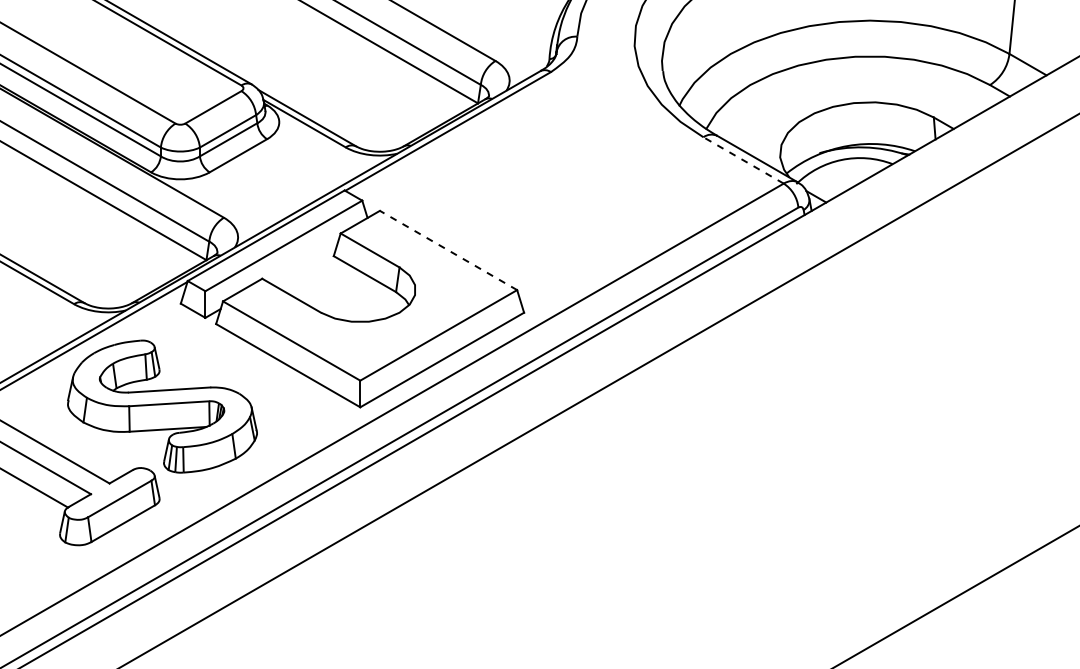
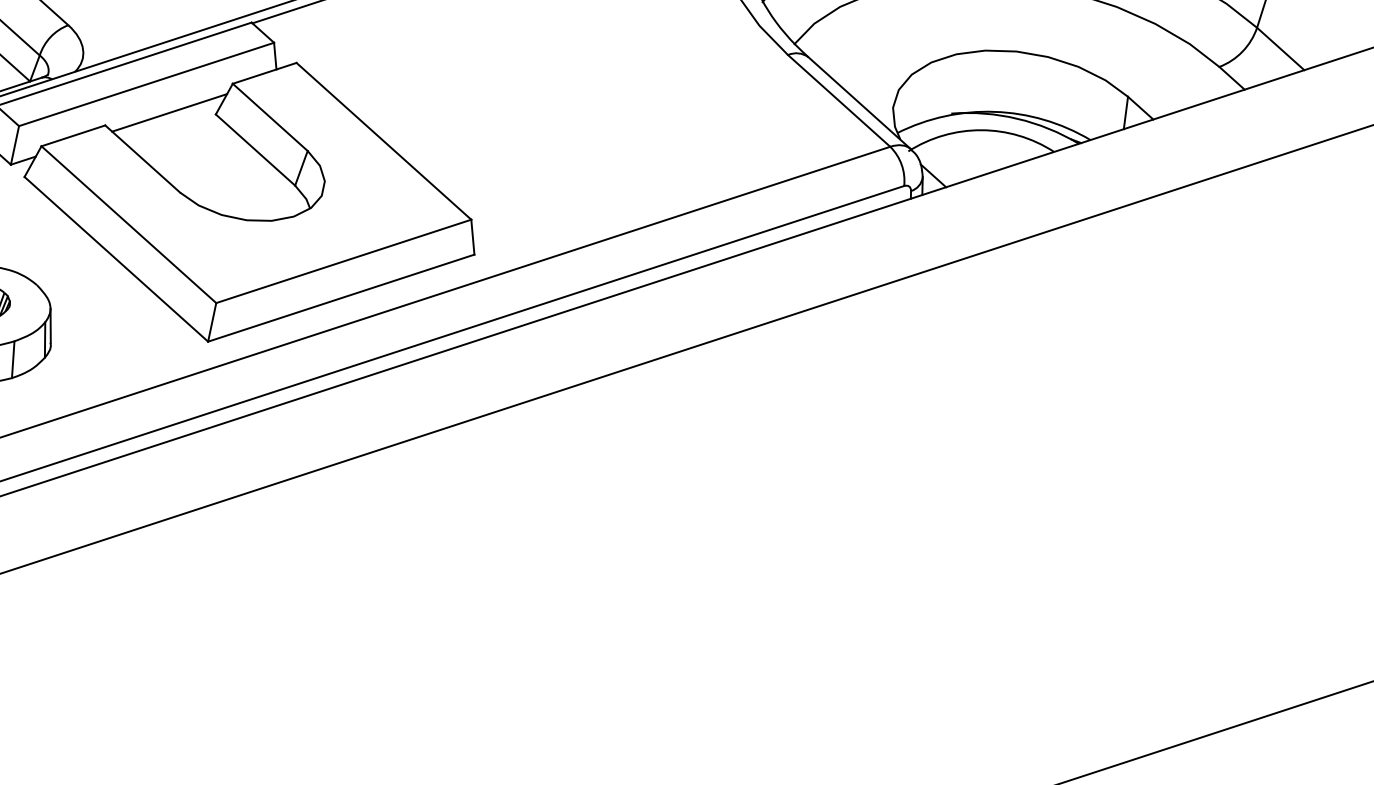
line: (743, 160) -> (838, 100), dashed -> solid
line: (448, 250) -> (383, 141), dashed -> solid
line: (302, 261) -> (168, 112), added

